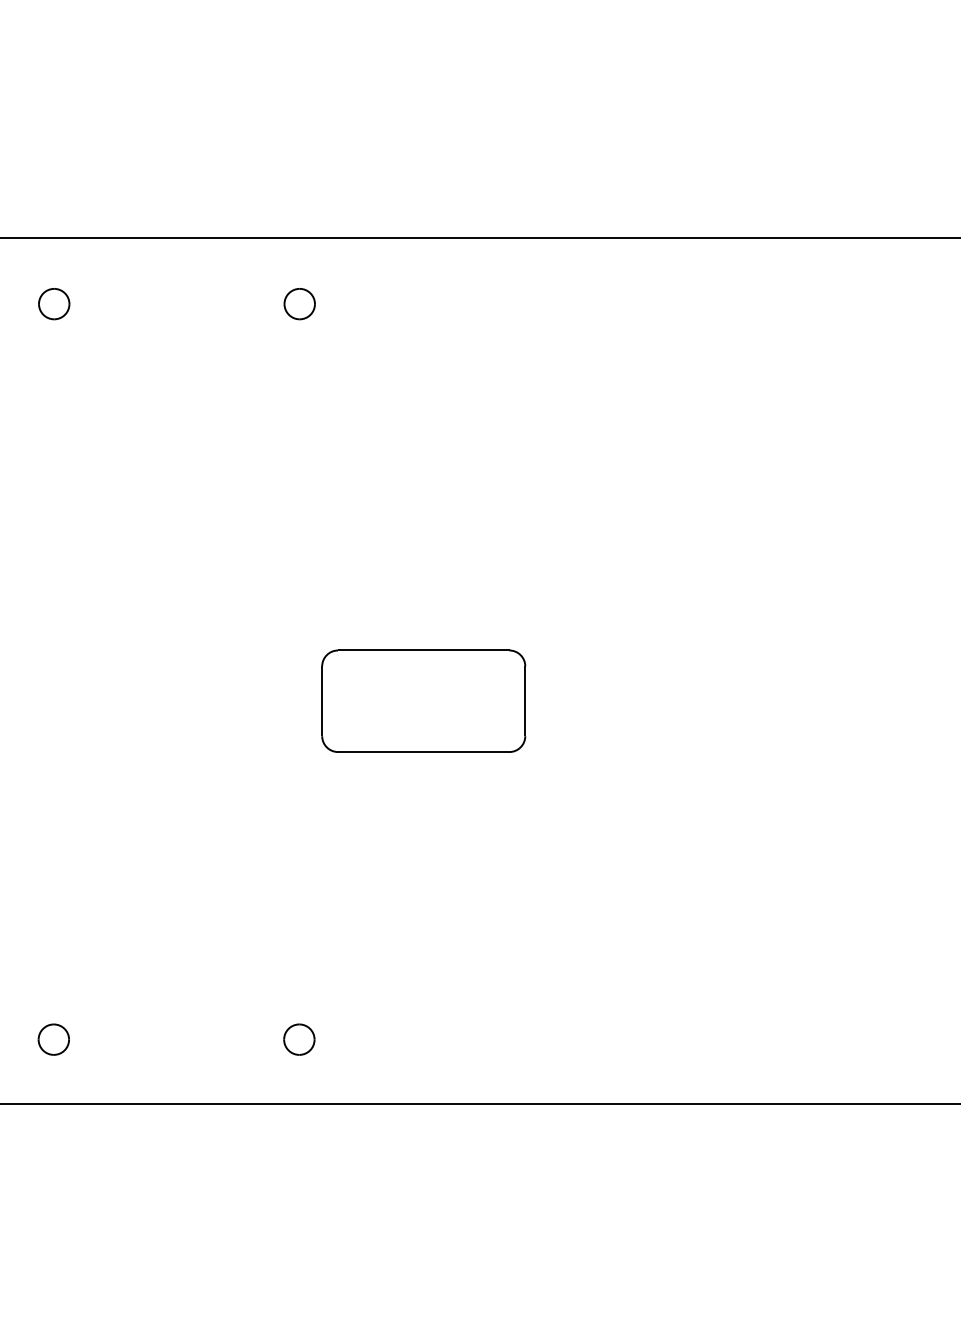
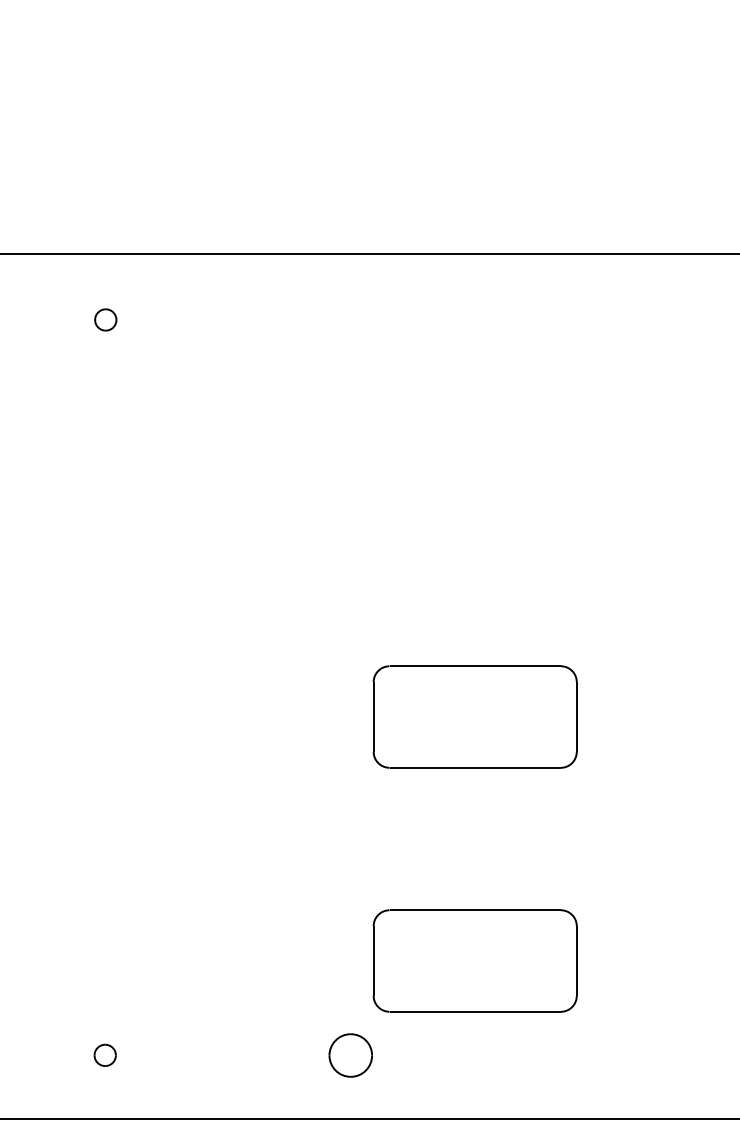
part: (54, 304) -> (105, 320), size x0.7
part: (299, 304) -> (350, 320), removed
part: (423, 944) -> (474, 960), added
part: (53, 1039) -> (104, 1055), size x0.7
part: (299, 1039) -> (350, 1055), size x1.4

